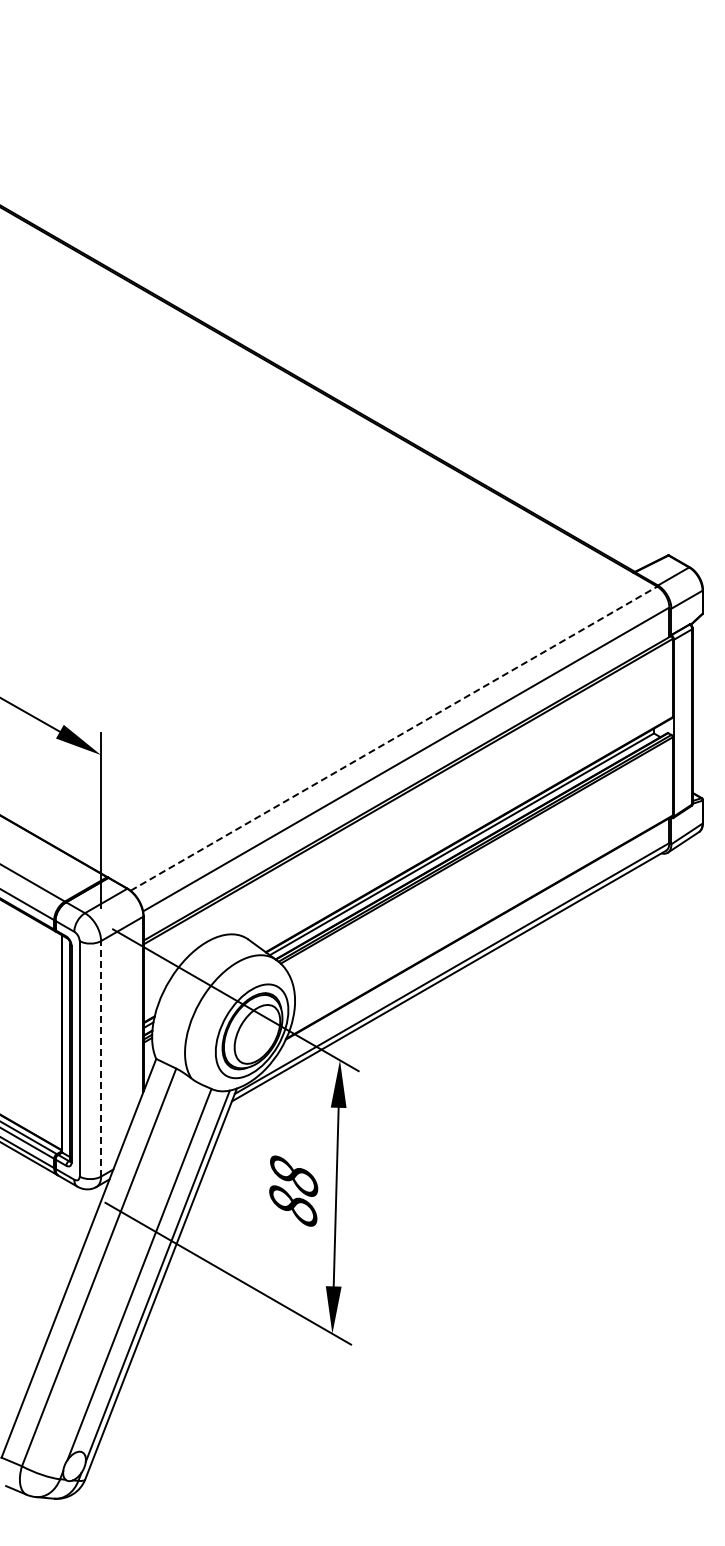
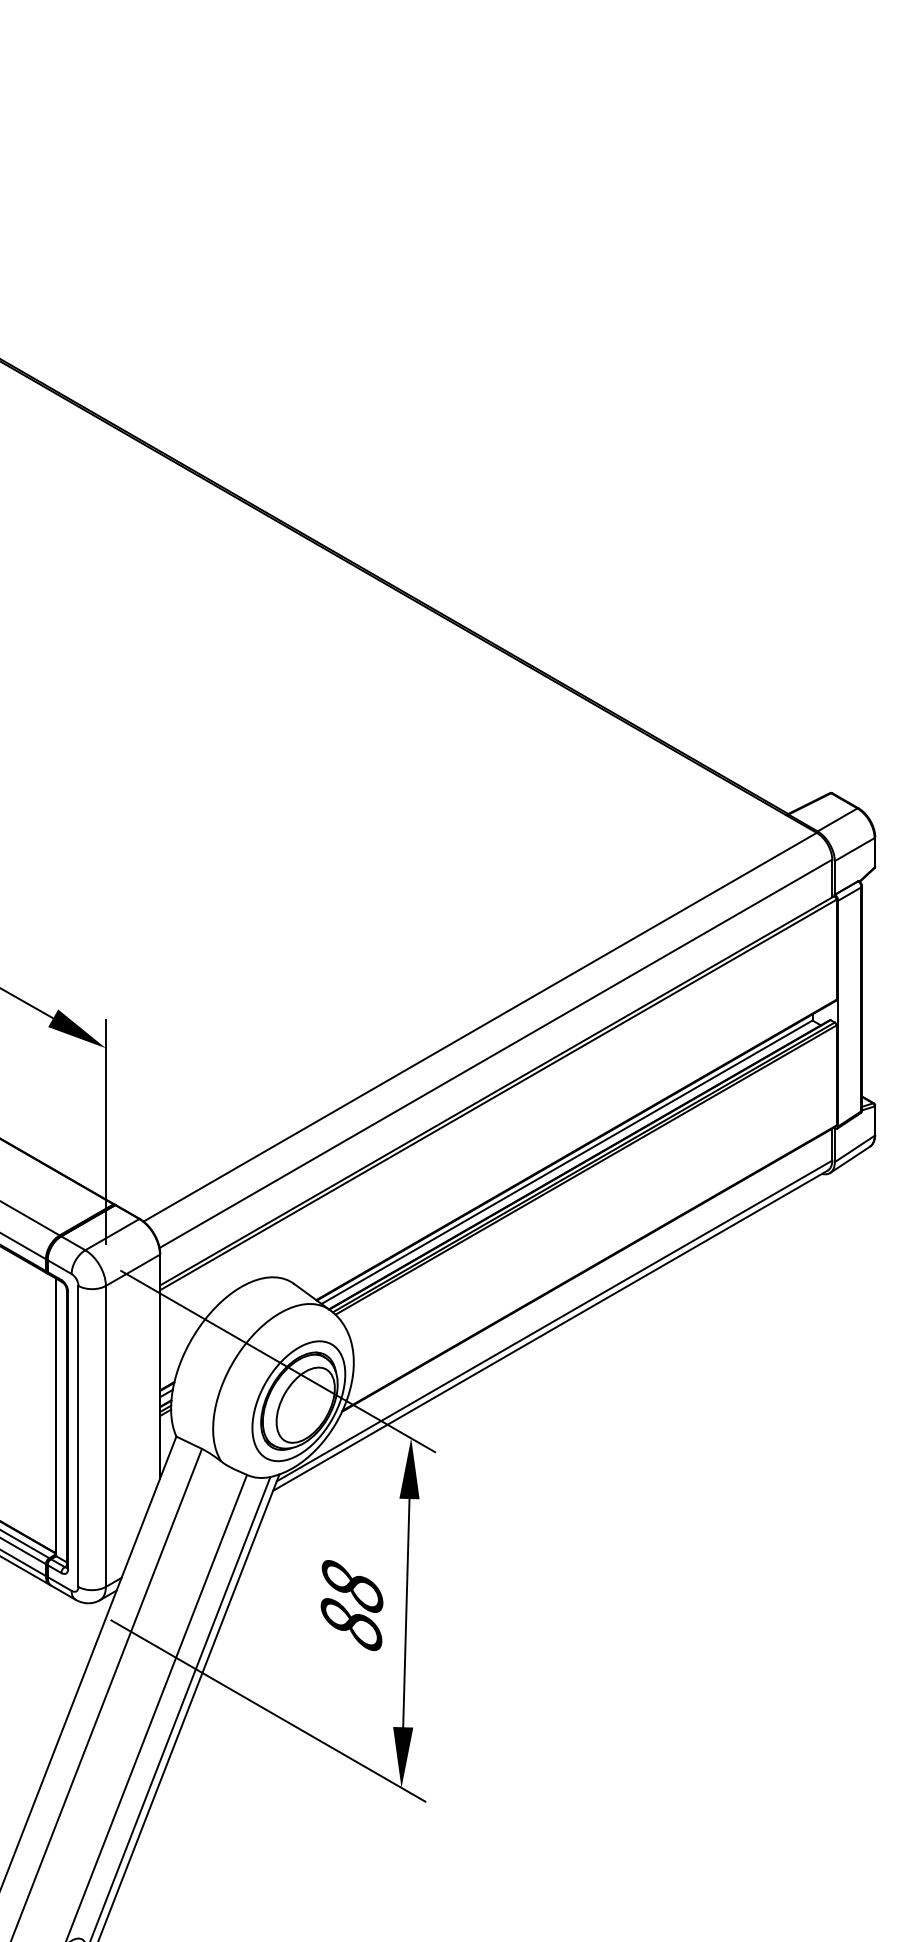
line: (394, 738) -> (480, 1026), dashed -> solid
line: (101, 1058) -> (106, 1435), dashed -> solid

